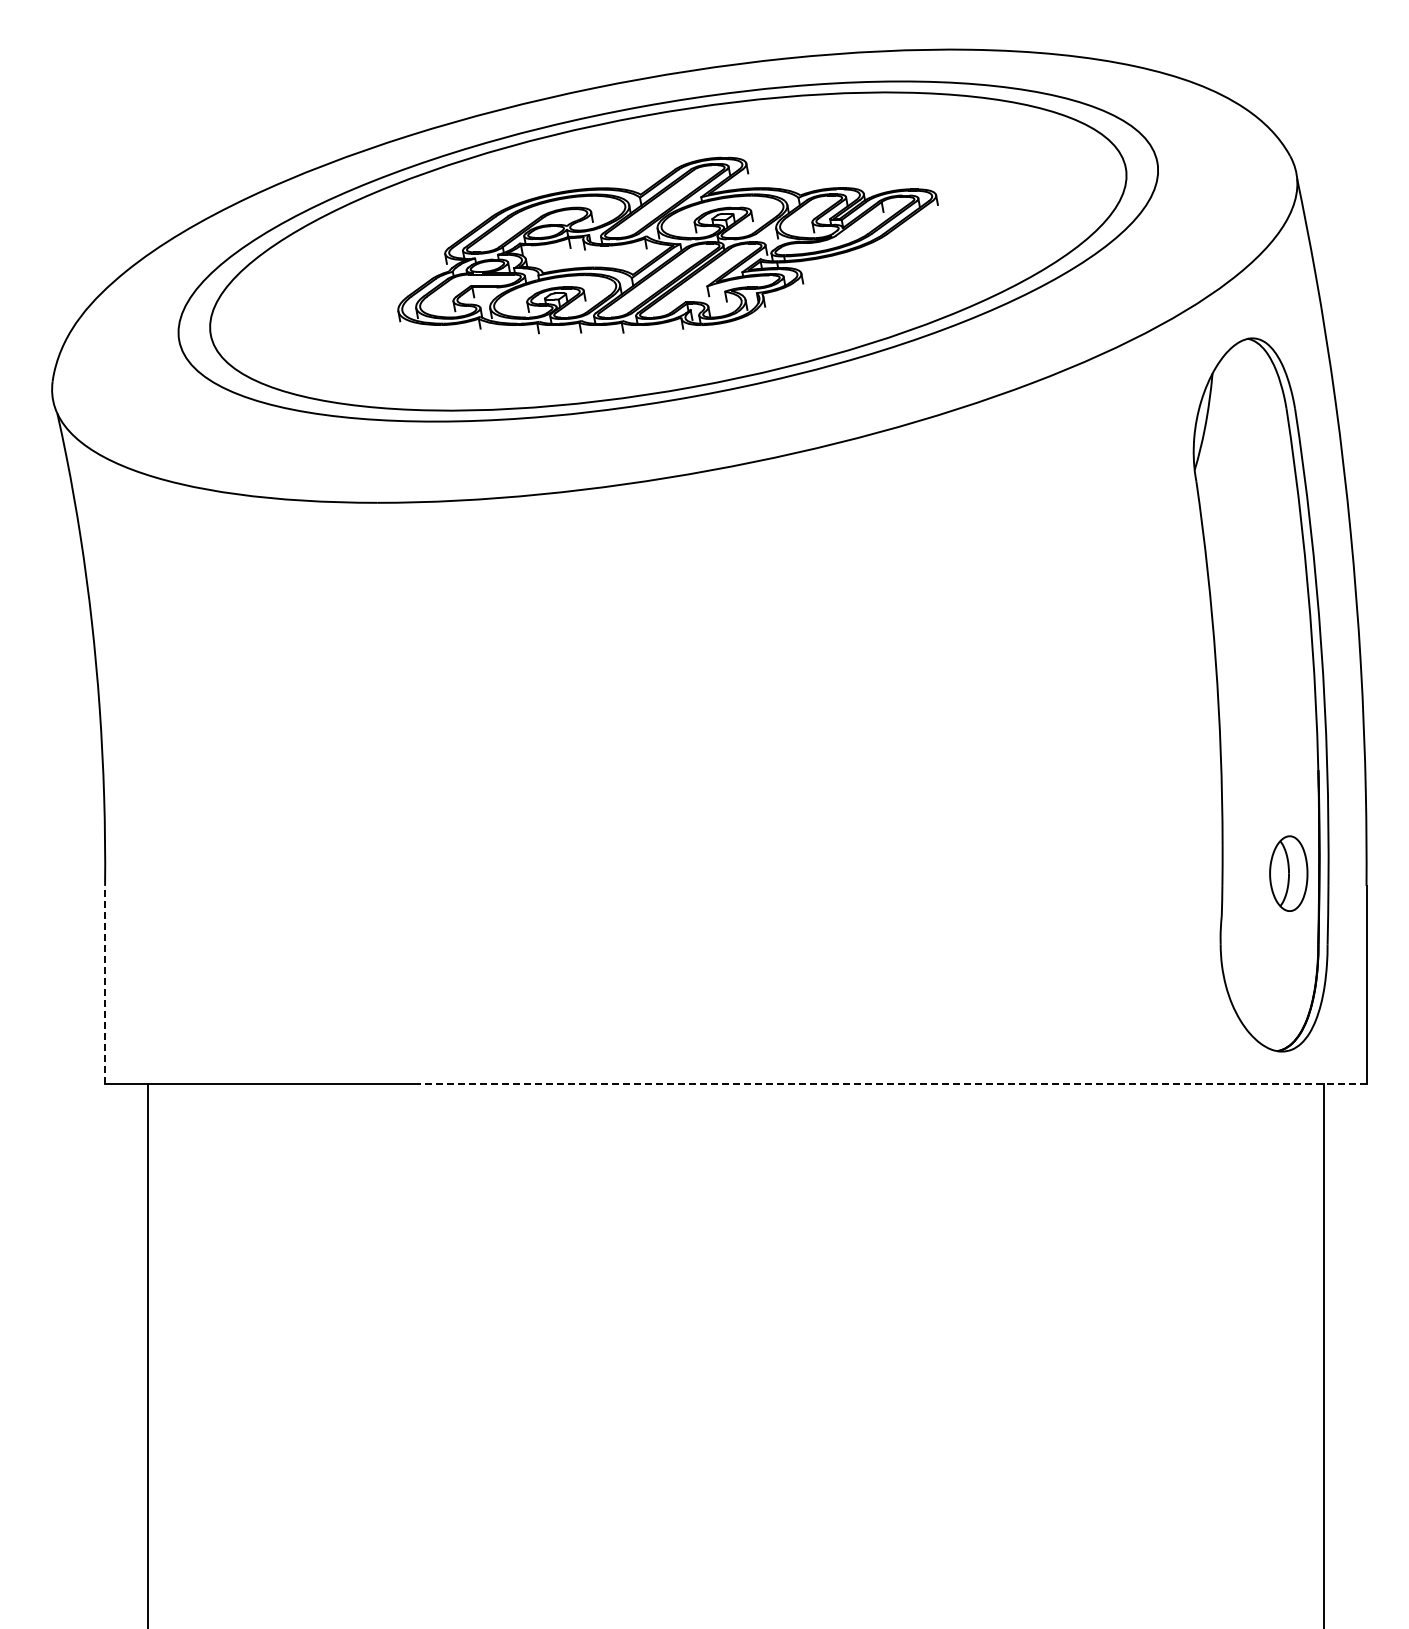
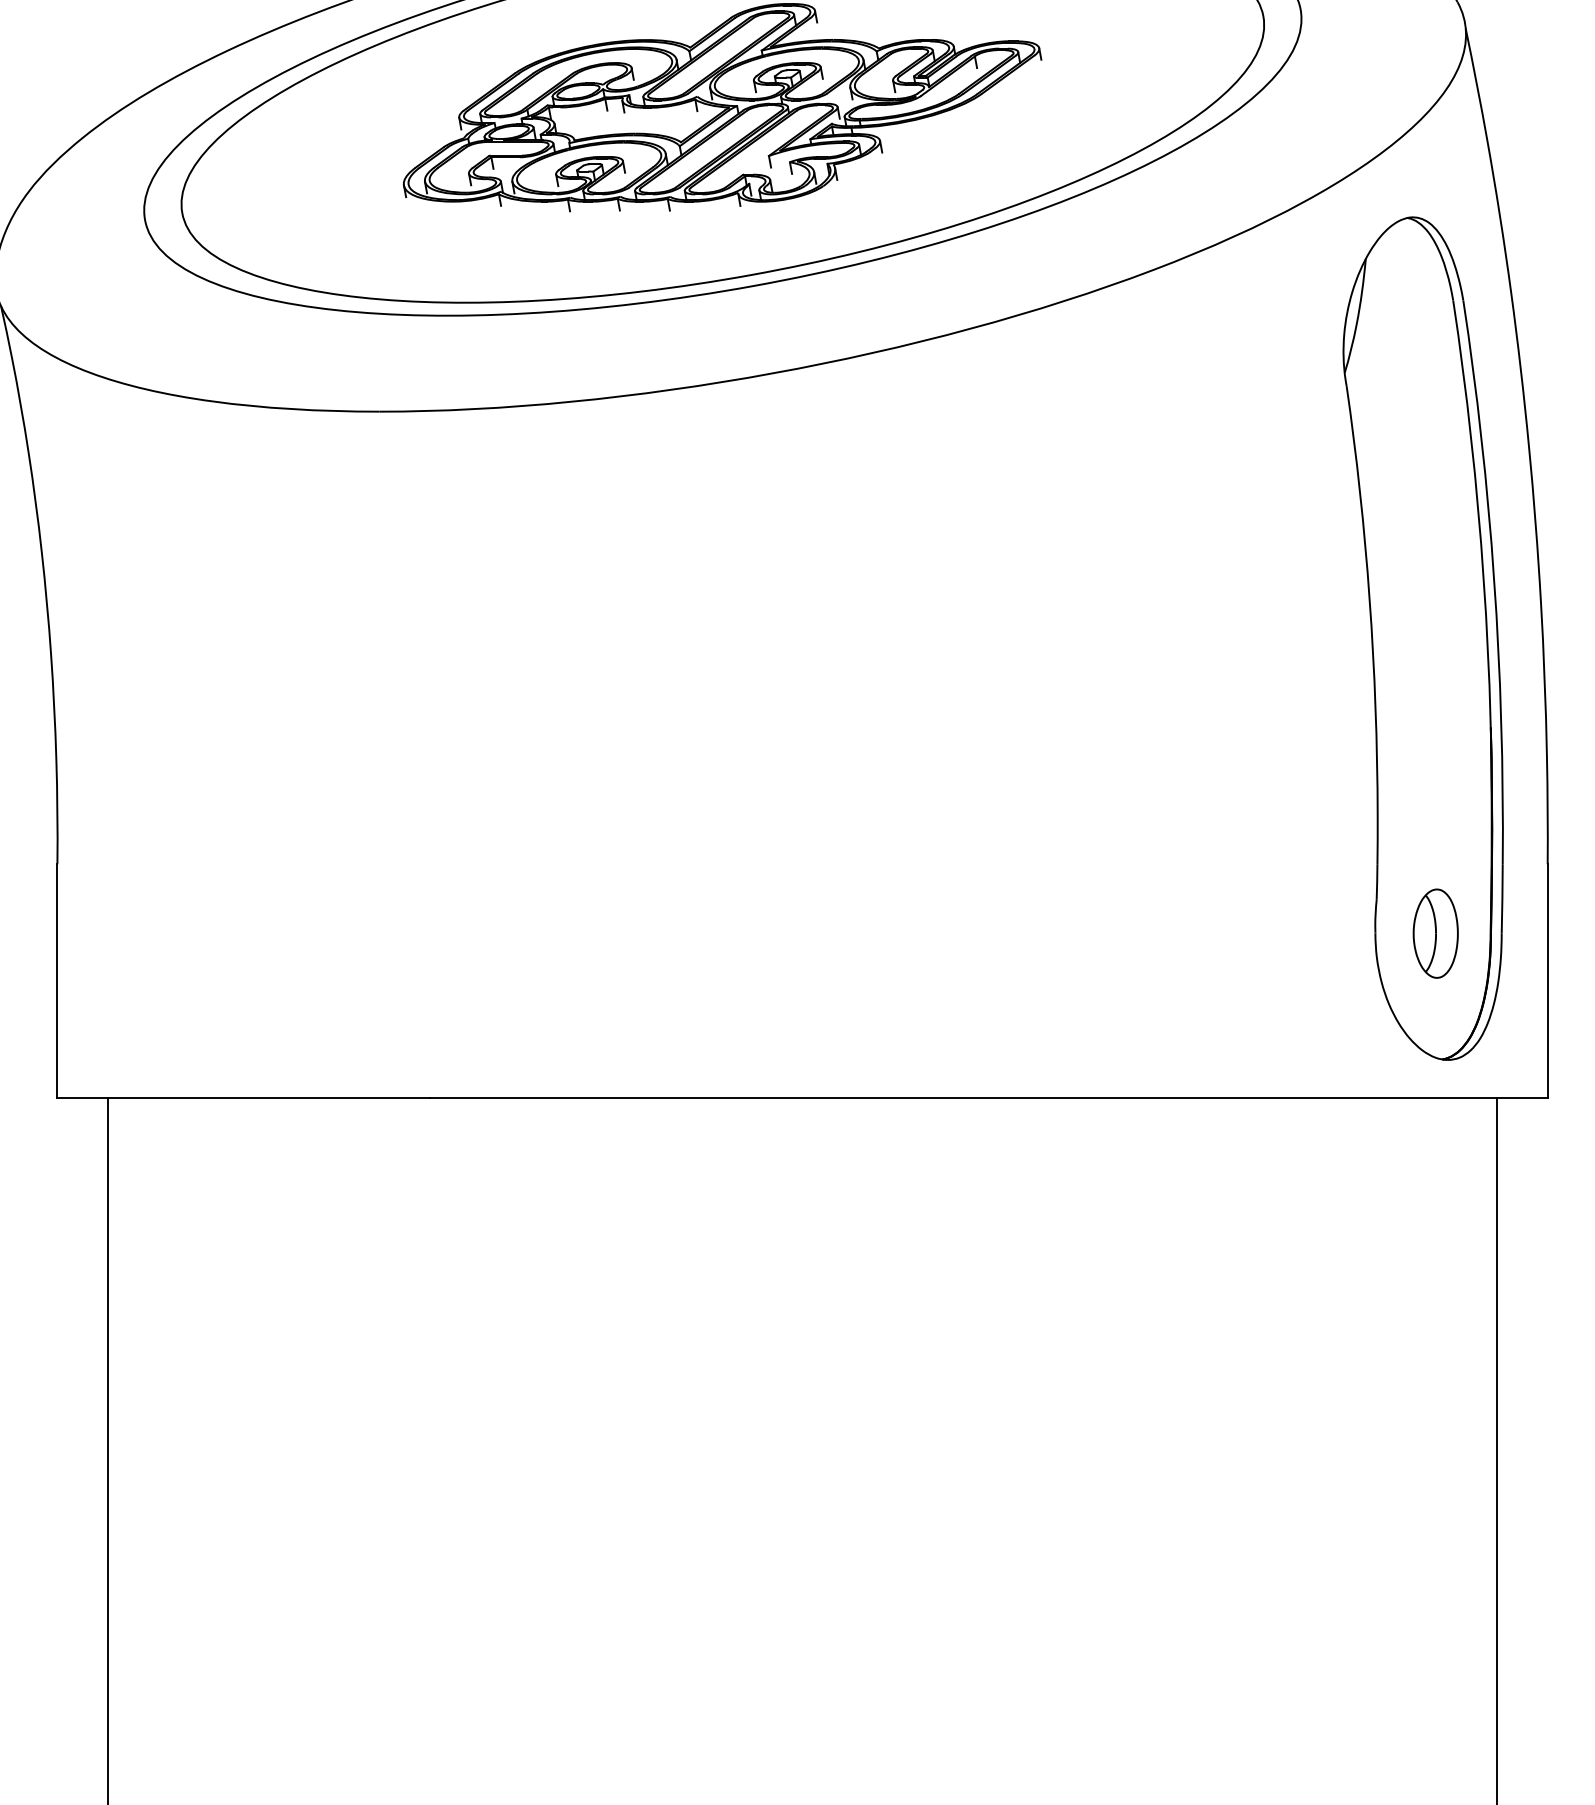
part: (1288, 873) -> (1435, 933), moved
line: (105, 984) -> (57, 980), dashed -> solid
line: (892, 1083) -> (987, 1097), dashed -> solid

